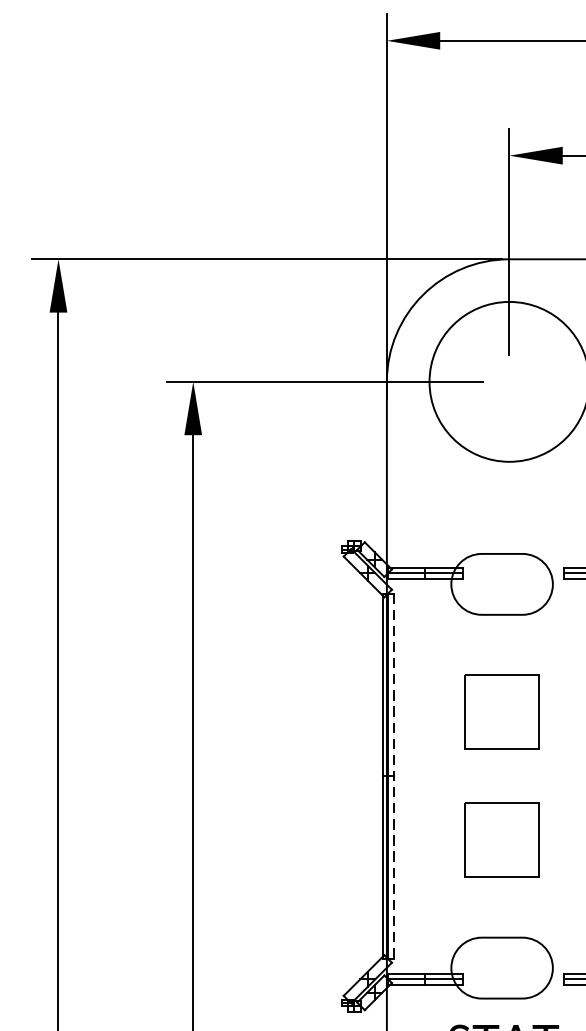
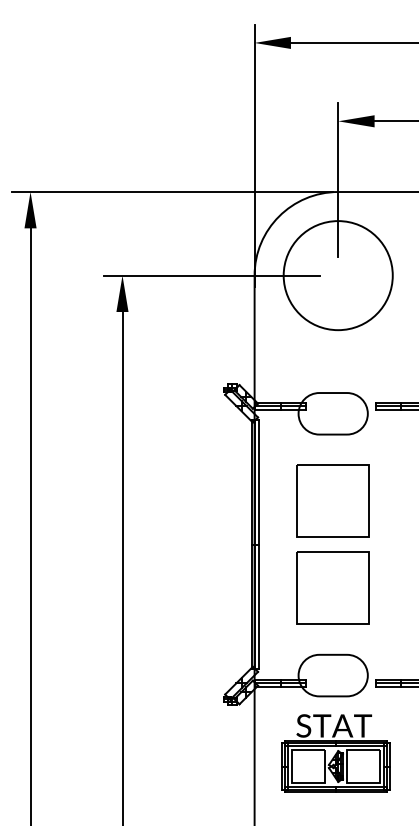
part: (501, 711) -> (332, 500), size x1.43
line: (394, 775) -> (259, 544), dashed -> solid
part: (501, 838) -> (332, 587), size x1.43

